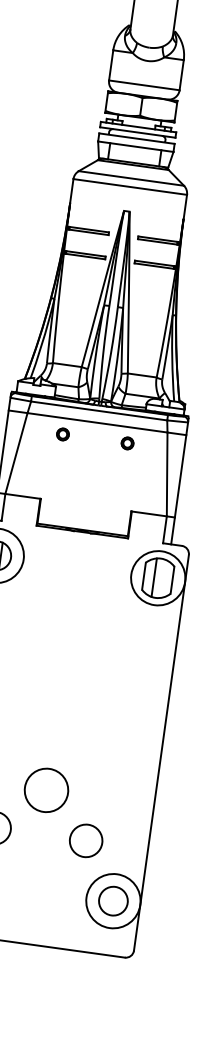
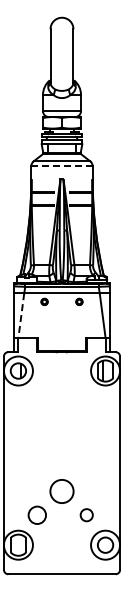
line: (131, 187) -> (62, 166), solid -> dashed
line: (16, 453) -> (21, 315), solid -> dashed
circle: (86, 839) -> (86, 514), size x0.7

